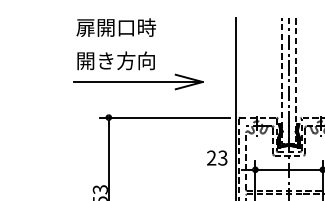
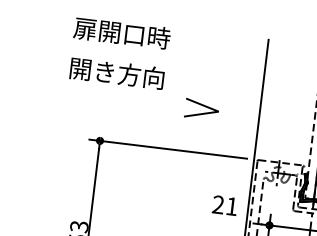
line: (137, 82) -> (139, 102), removed
text: (222, 157) -> (231, 205), 23 -> 21

